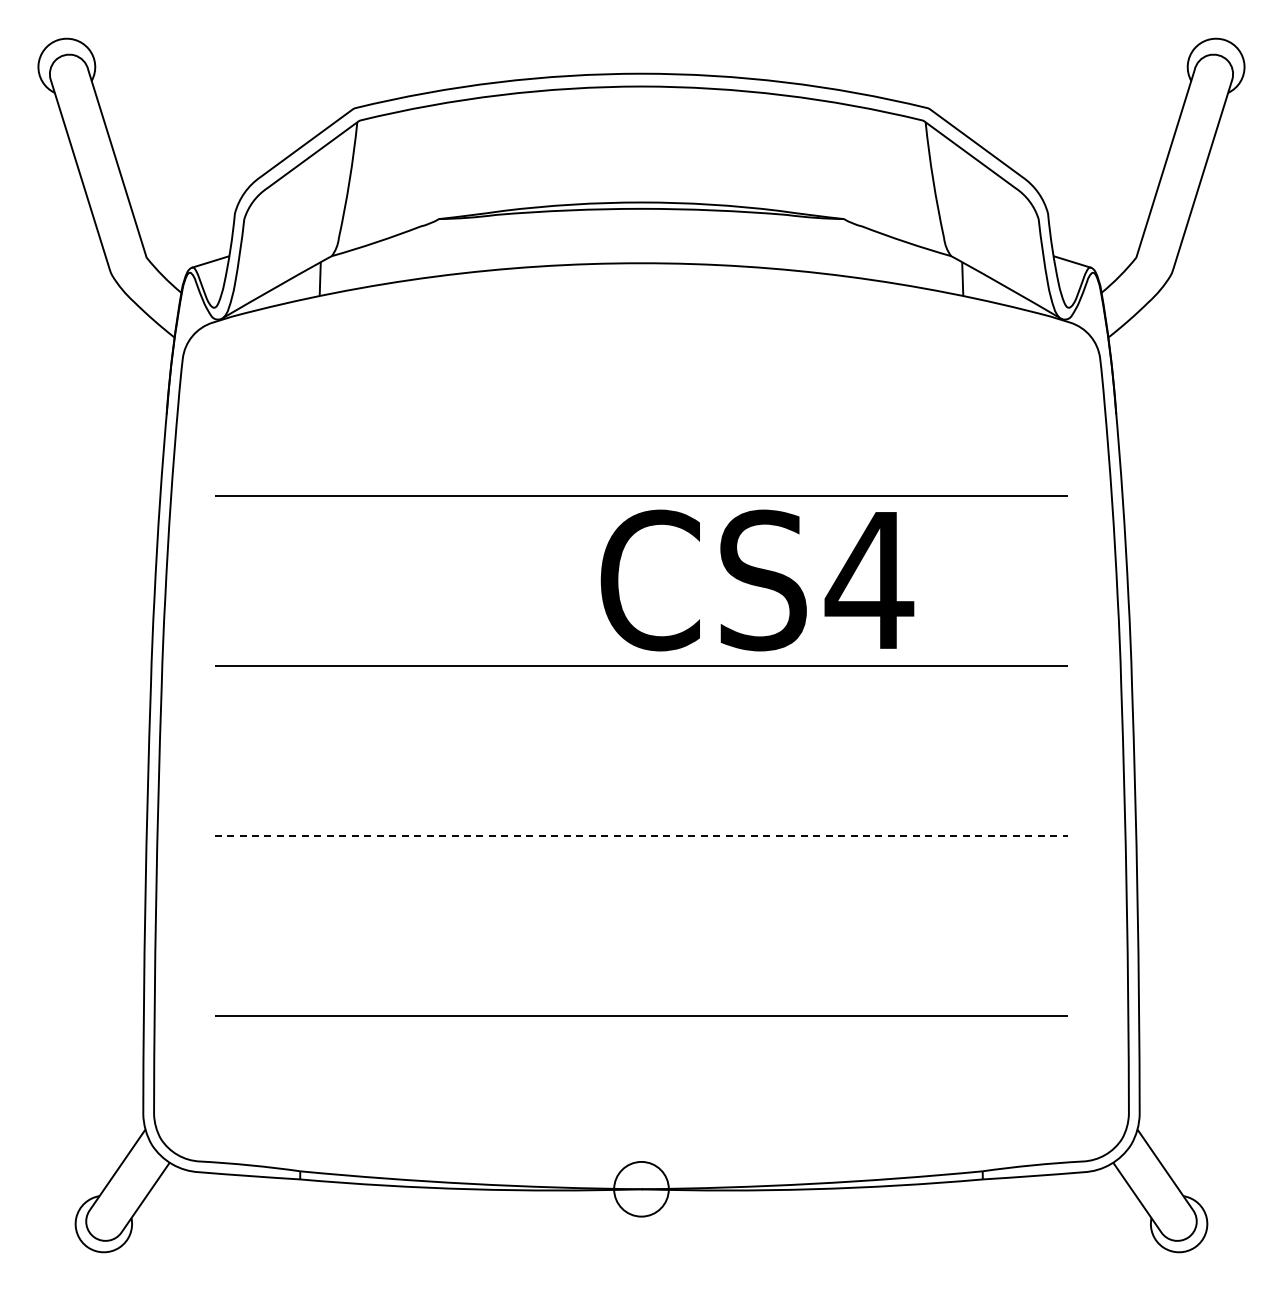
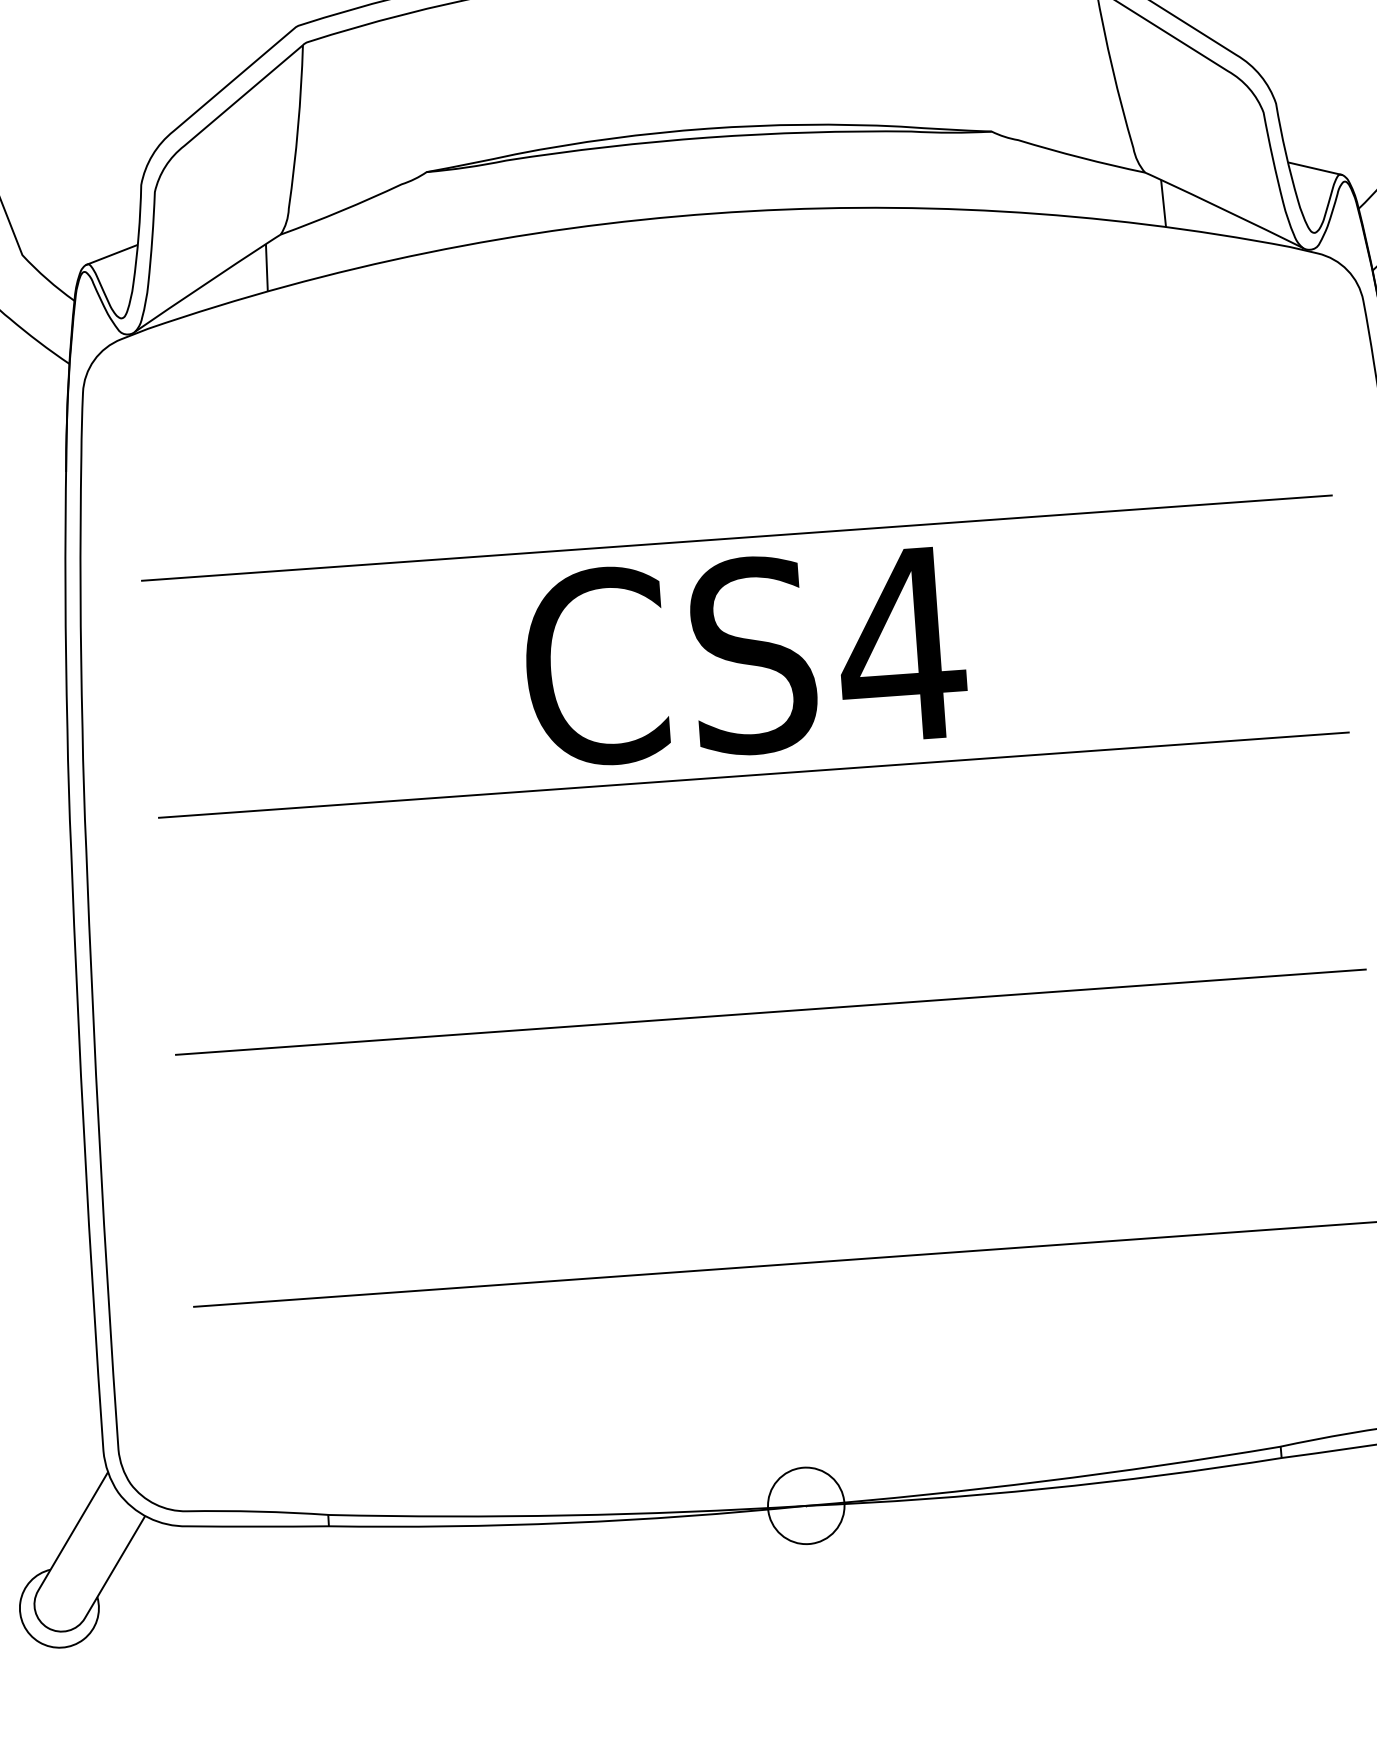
text: (757, 580) -> (745, 656), moved
line: (641, 835) -> (770, 1012), dashed -> solid

